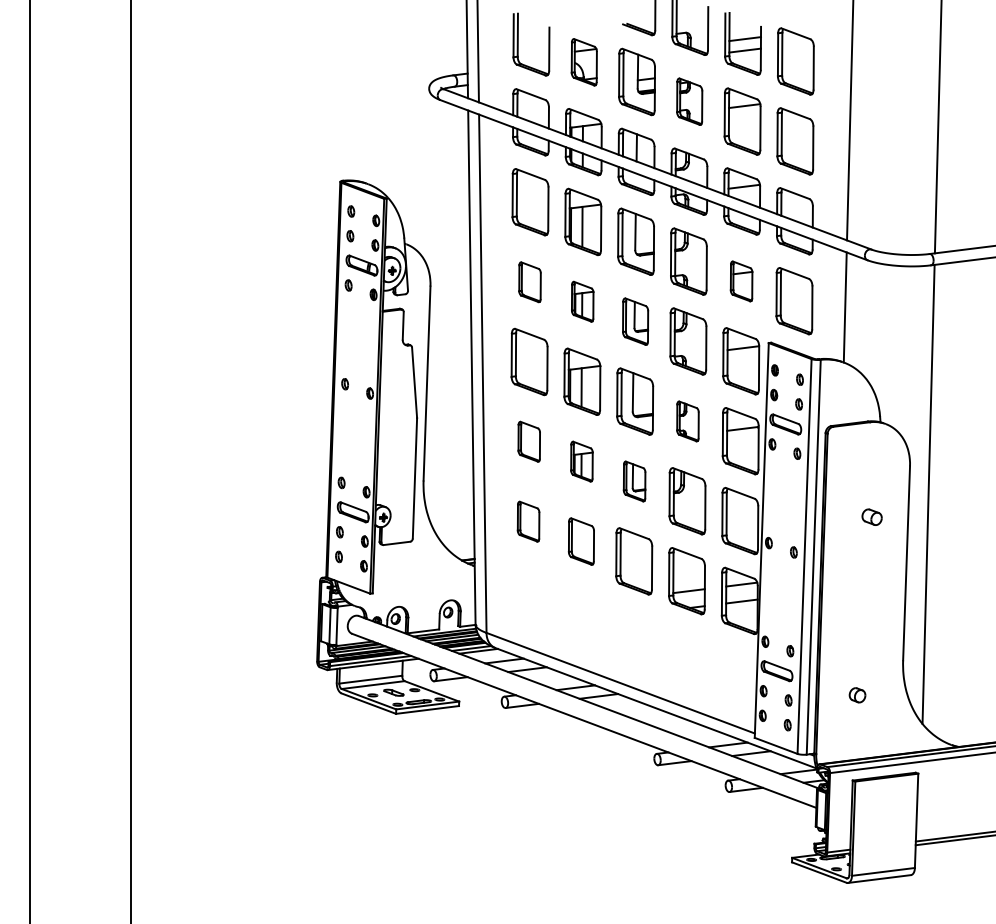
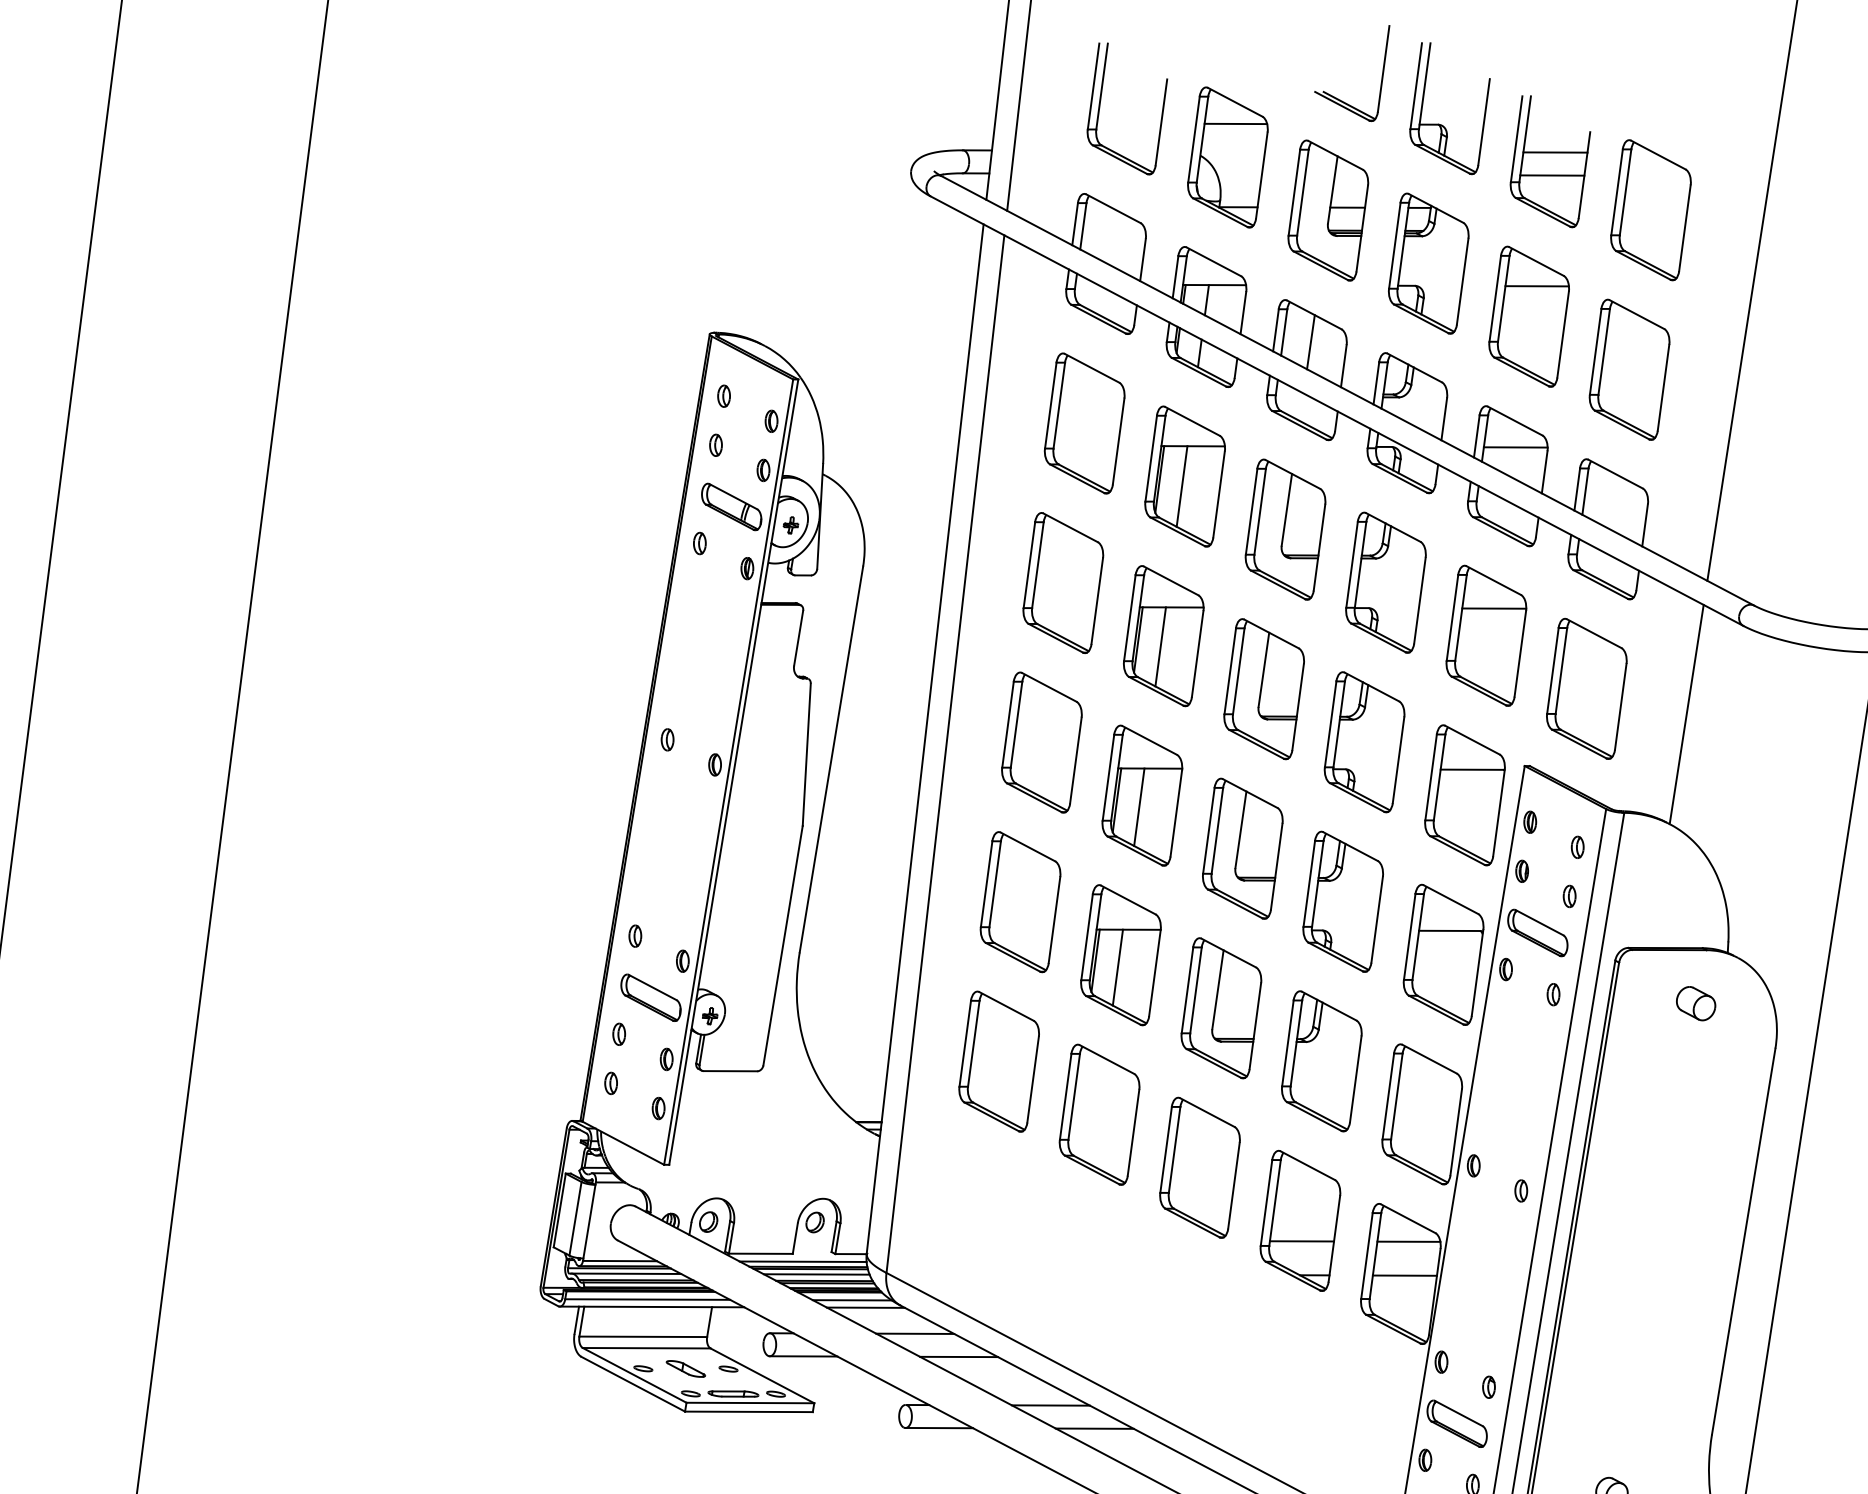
part: (584, 62) -> (1228, 158), size x1.43
part: (689, 101) -> (1428, 262), size x1.43
part: (741, 281) -> (1485, 636), size x1.67
part: (529, 282) -> (1062, 583), size x1.67
part: (582, 301) -> (1163, 635), size x1.67
part: (635, 321) -> (1263, 688), size x1.43
part: (687, 421) -> (1342, 901), size x1.67
part: (529, 441) -> (1021, 901), size x1.67
part: (581, 461) -> (1120, 954), size x1.67
part: (634, 481) -> (1220, 1008), size x1.67
part: (871, 516) -> (1695, 1001), moved
part: (528, 521) -> (998, 1061), size x1.67
part: (581, 541) -> (1099, 1114), size x1.43

